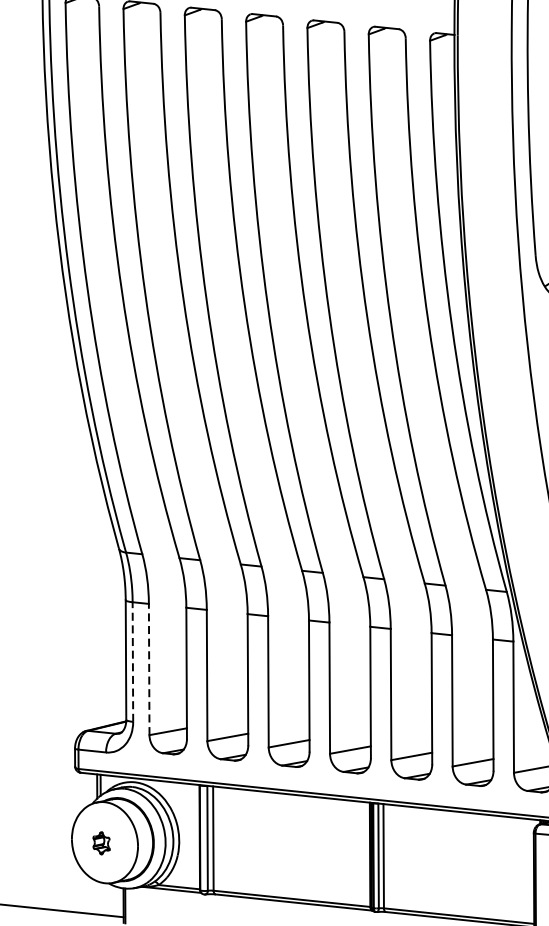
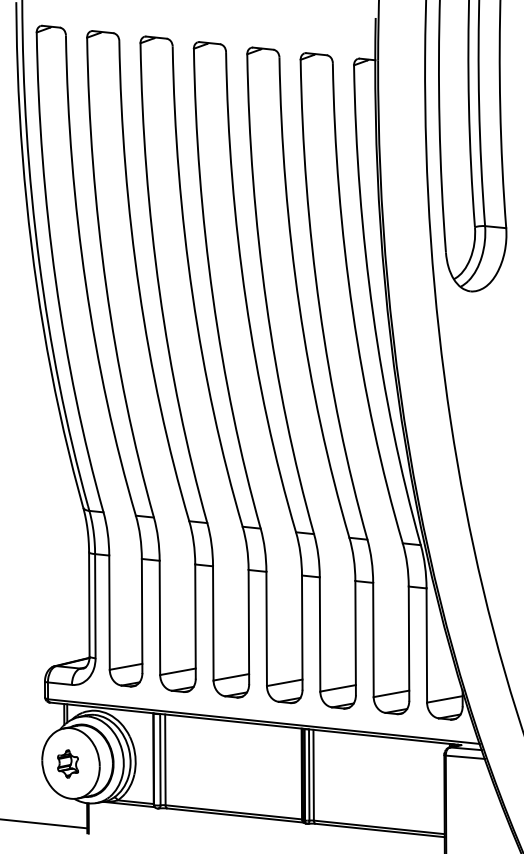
line: (133, 661) -> (95, 605), dashed -> solid
line: (149, 669) -> (109, 612), dashed -> solid
part: (100, 842) -> (67, 763), size x1.43

